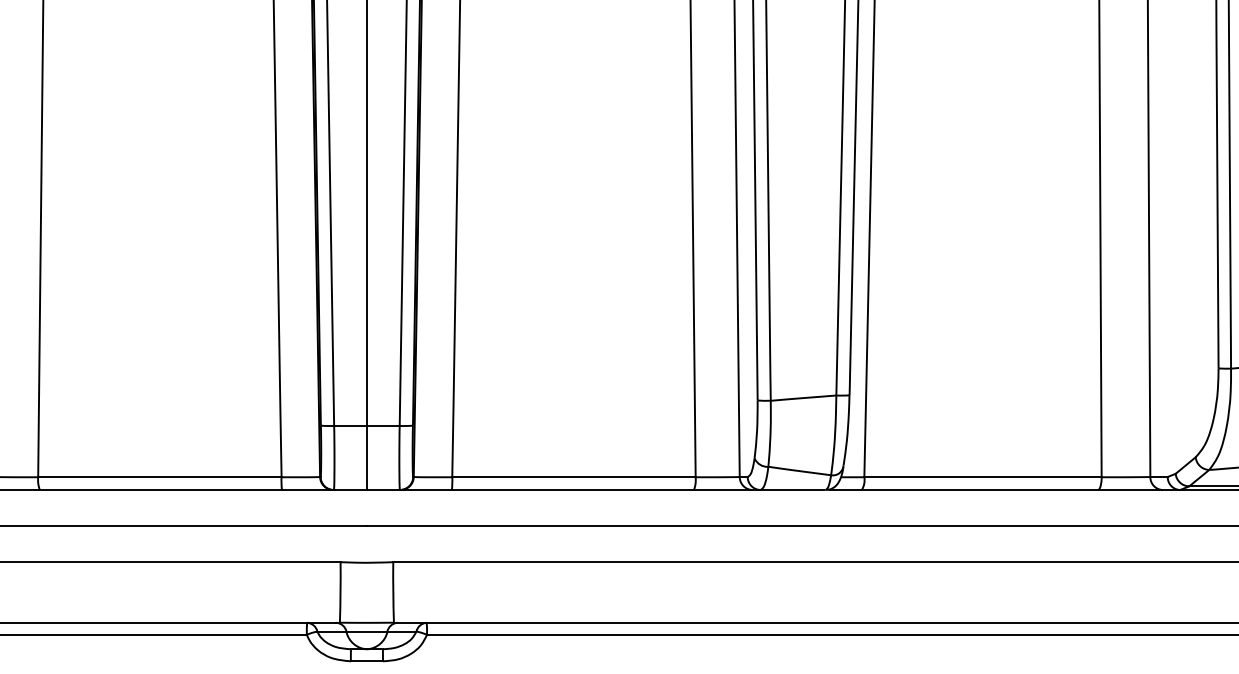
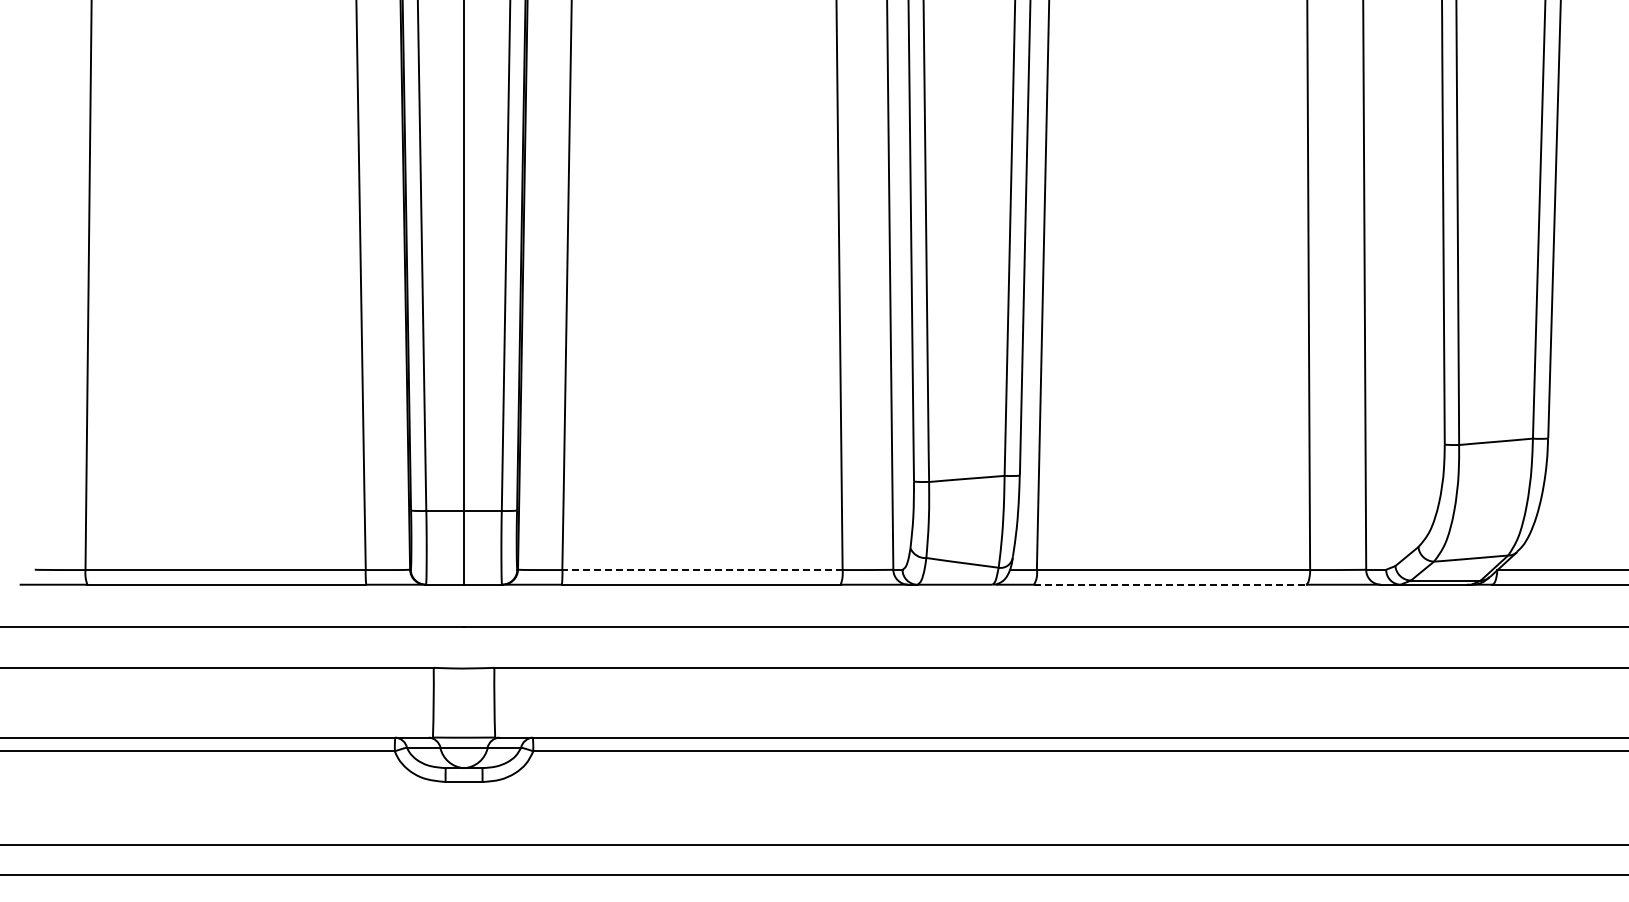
line: (573, 477) -> (701, 570), solid -> dashed
line: (980, 489) -> (1170, 584), solid -> dashed

